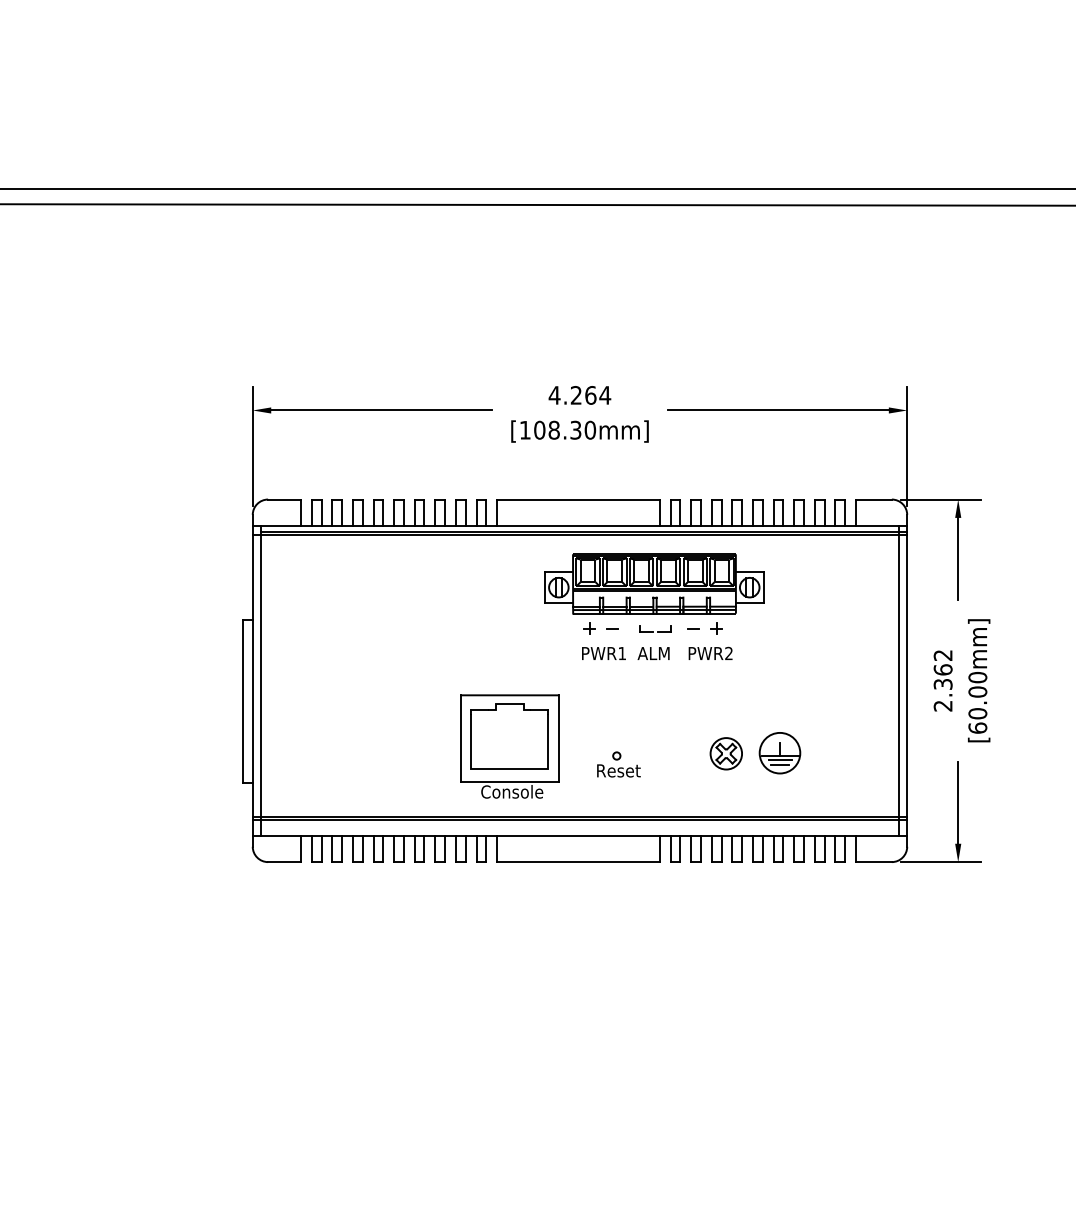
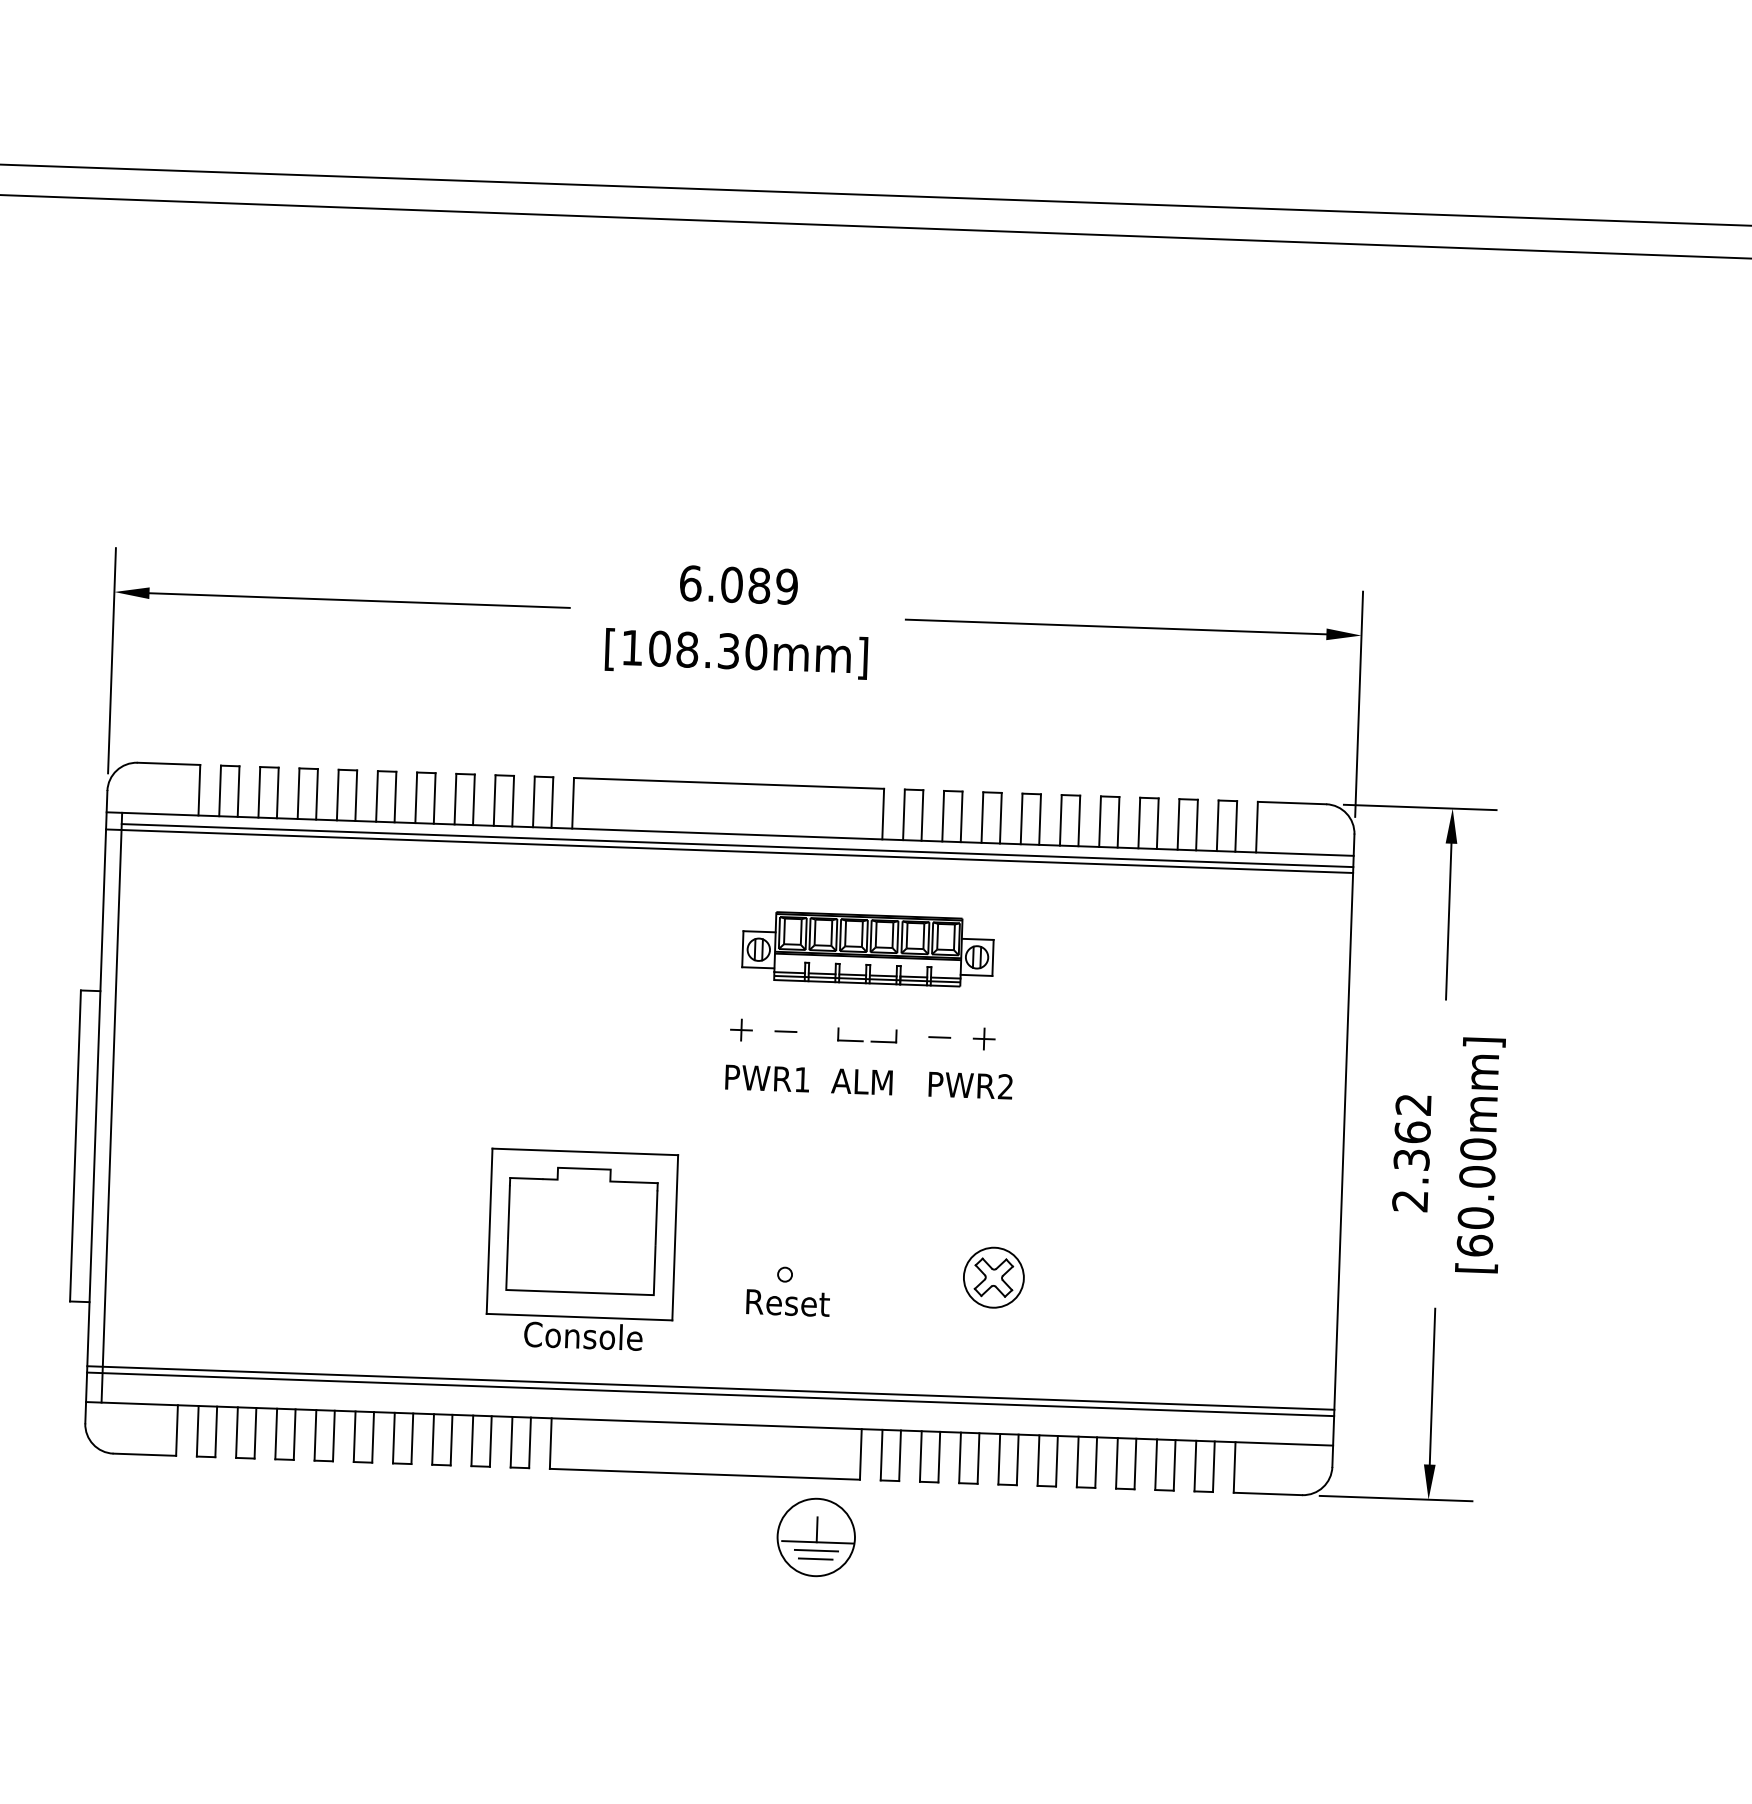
text: (579, 395) -> (737, 585), 4.264 -> 6.089
part: (654, 583) -> (868, 948), size x0.6
line: (899, 680) -> (1328, 1149), removed
part: (779, 753) -> (815, 1538), moved

